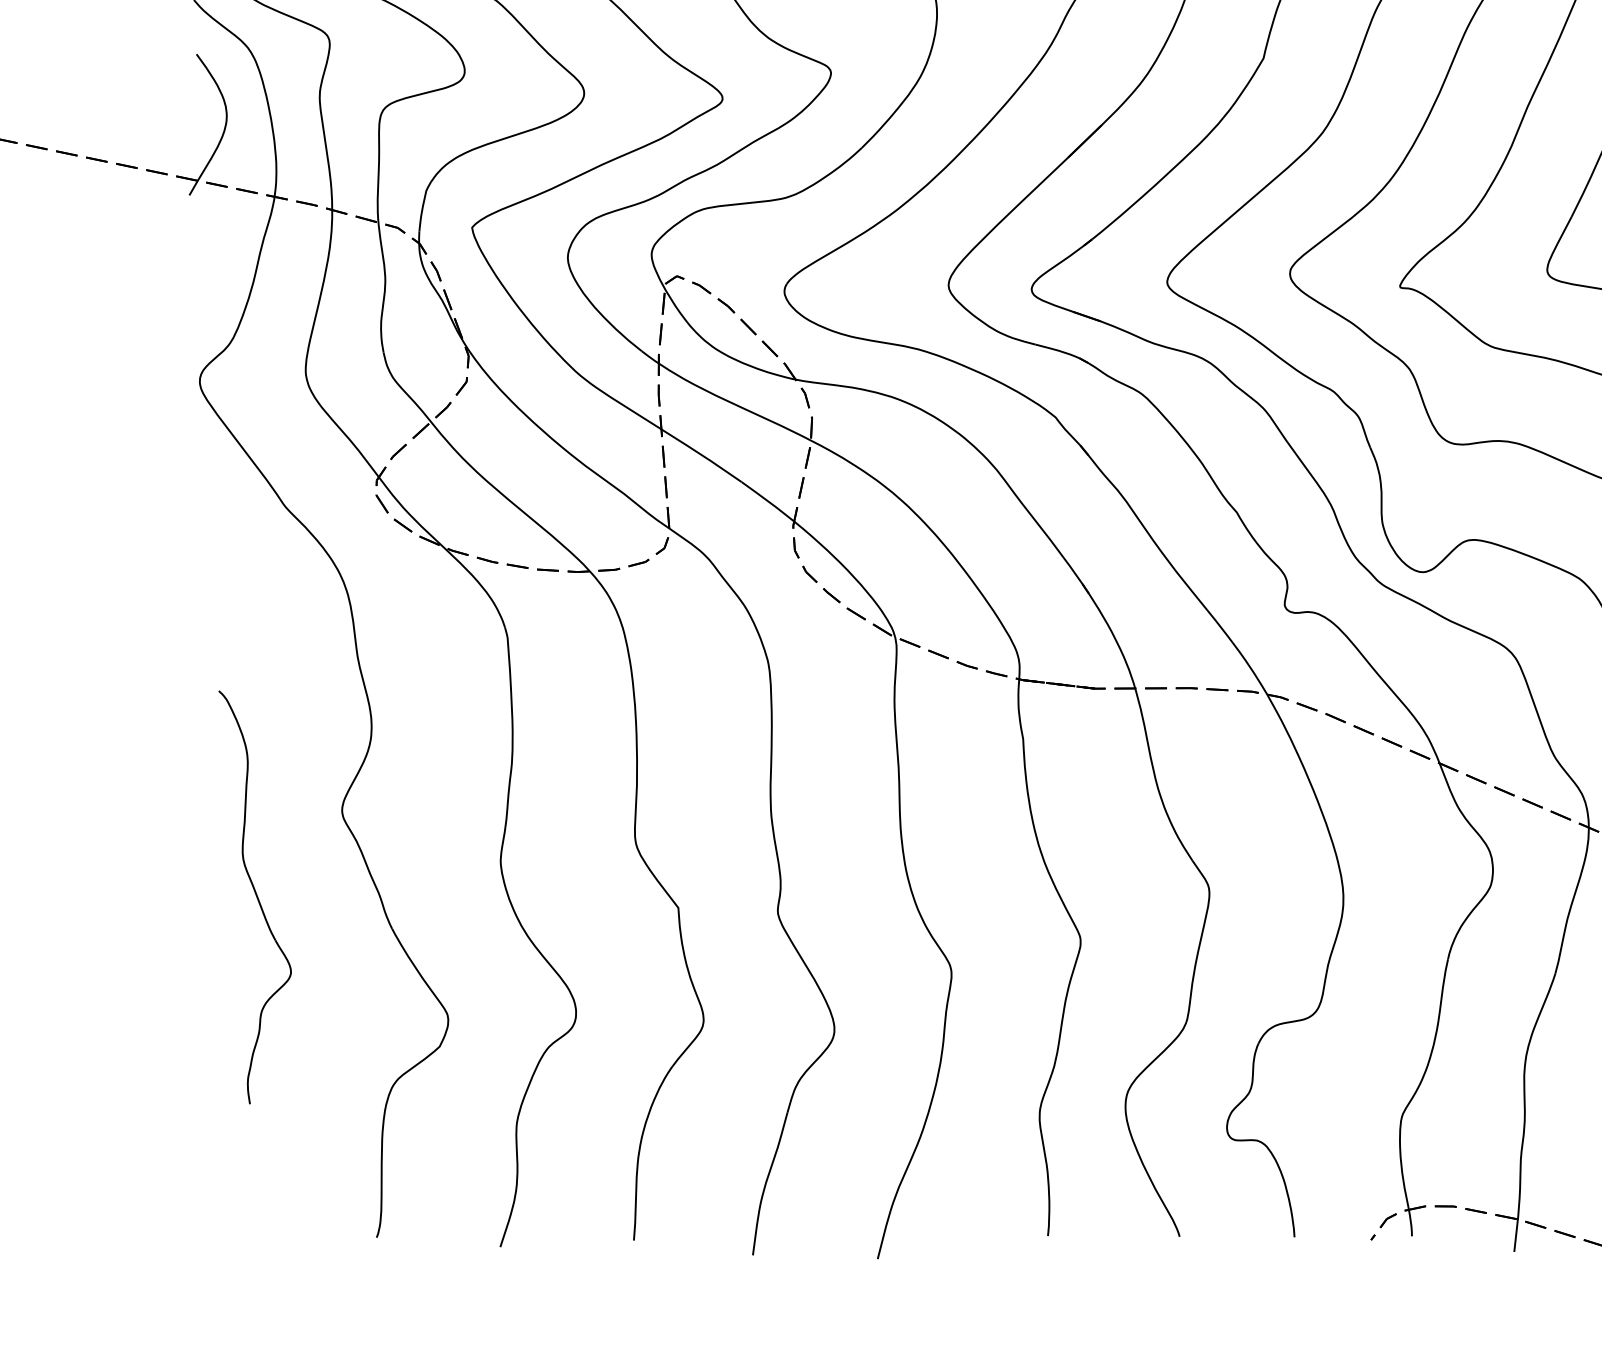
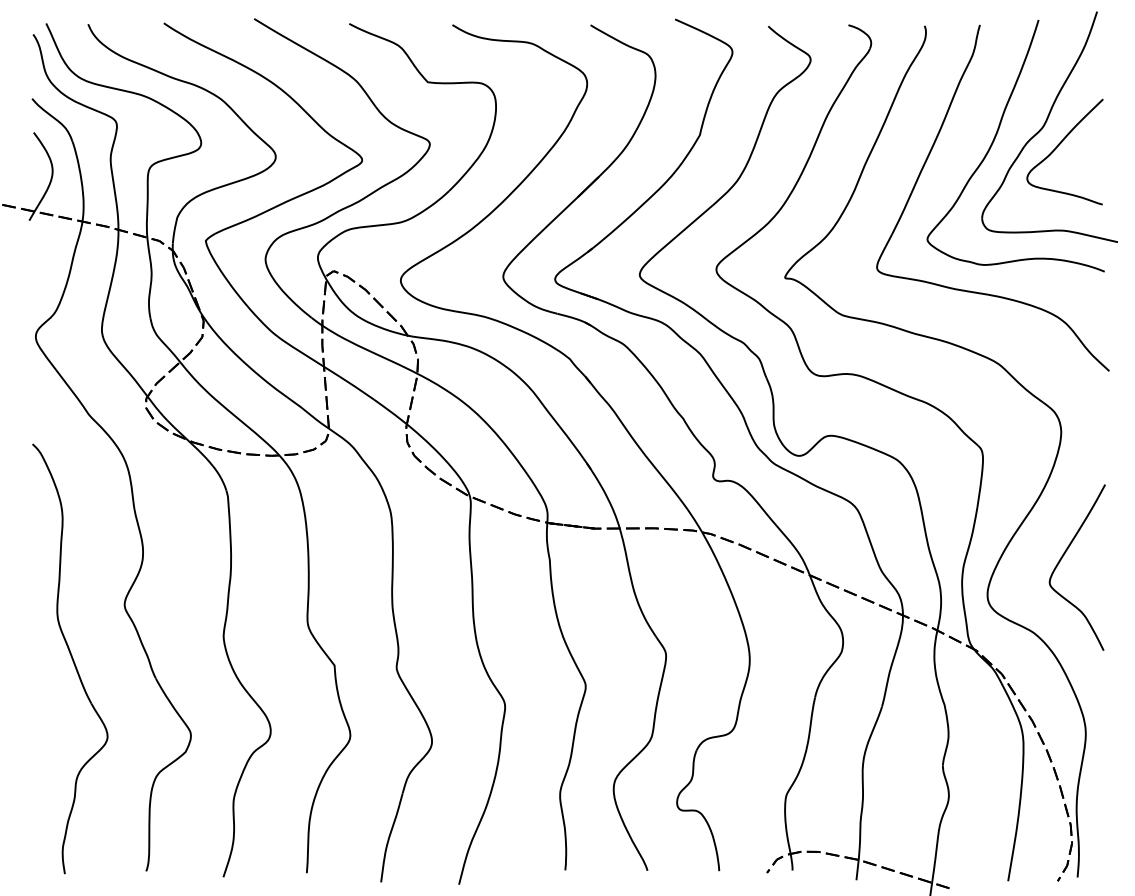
part: (255, 896) -> (70, 658), size x1.67

